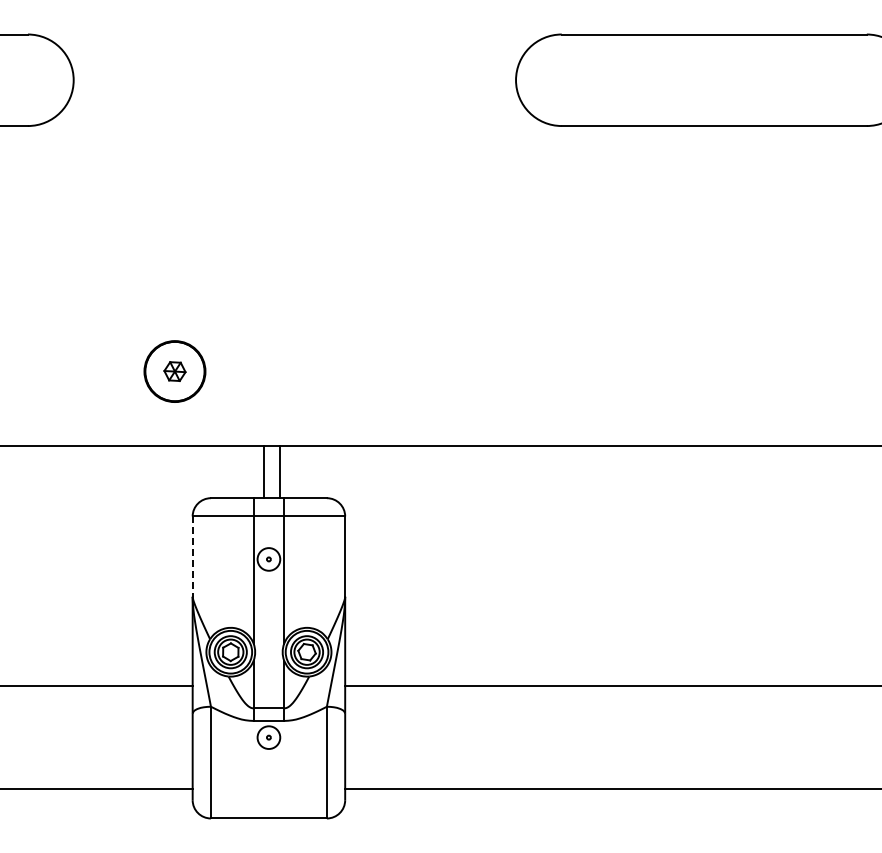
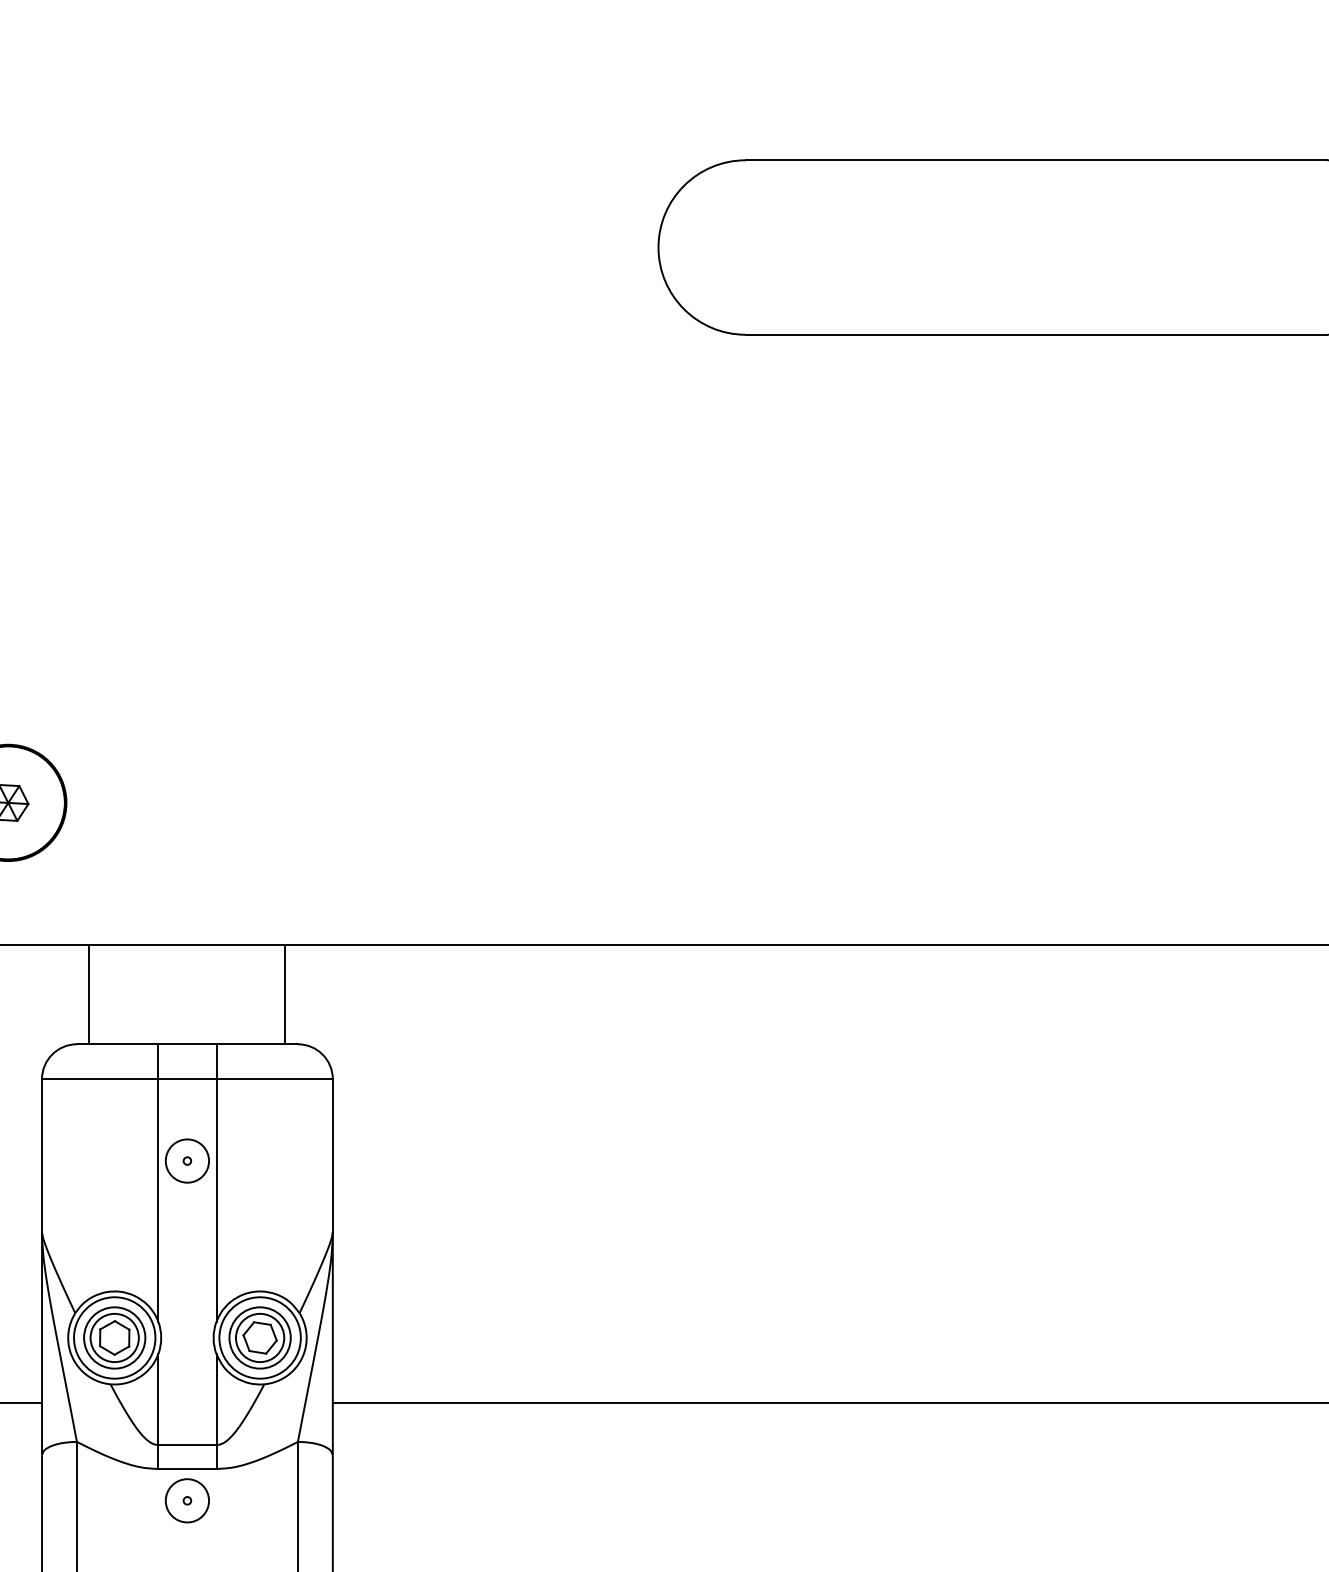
line: (263, 472) -> (89, 995), moved
line: (280, 472) -> (285, 995), moved
line: (192, 557) -> (41, 1157), dashed -> solid

